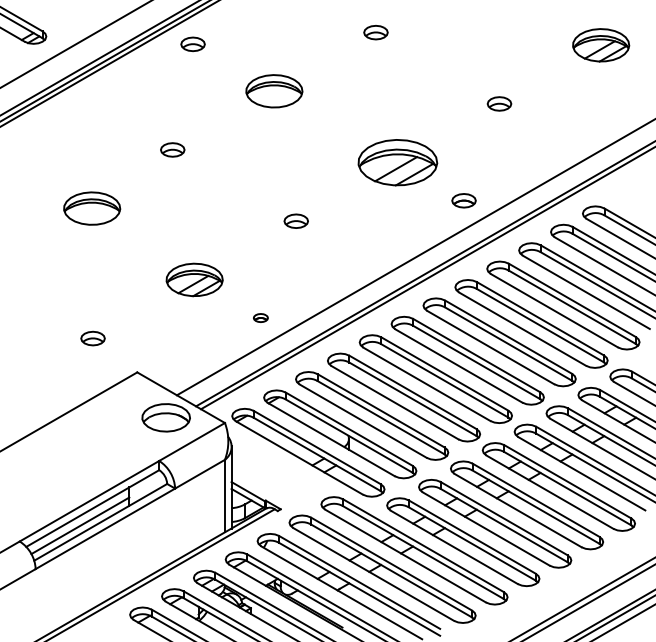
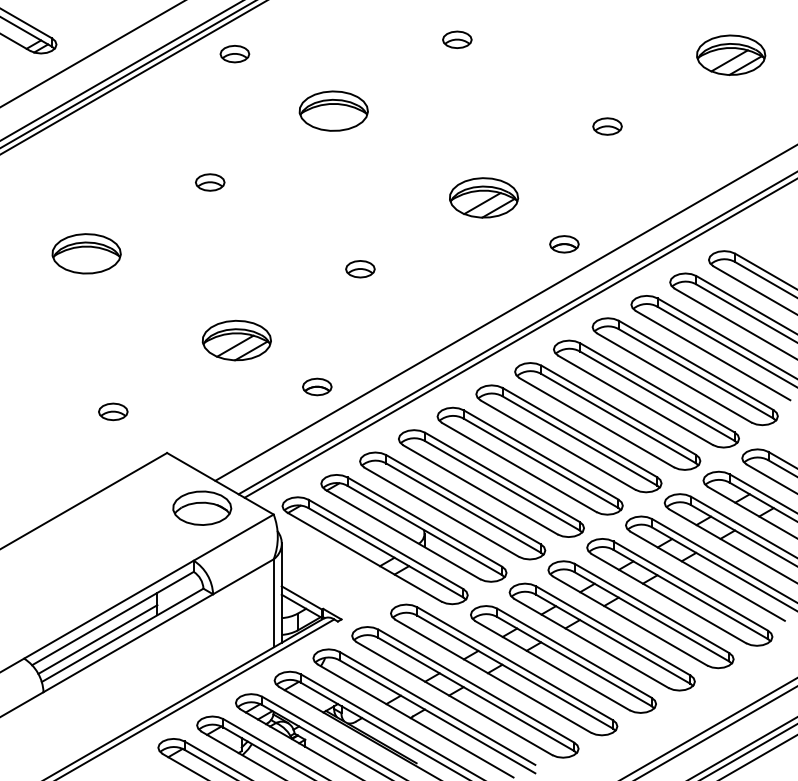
part: (397, 162) -> (483, 197), size x0.71
part: (92, 208) -> (87, 253), moved
part: (260, 317) -> (316, 386), size x1.67

